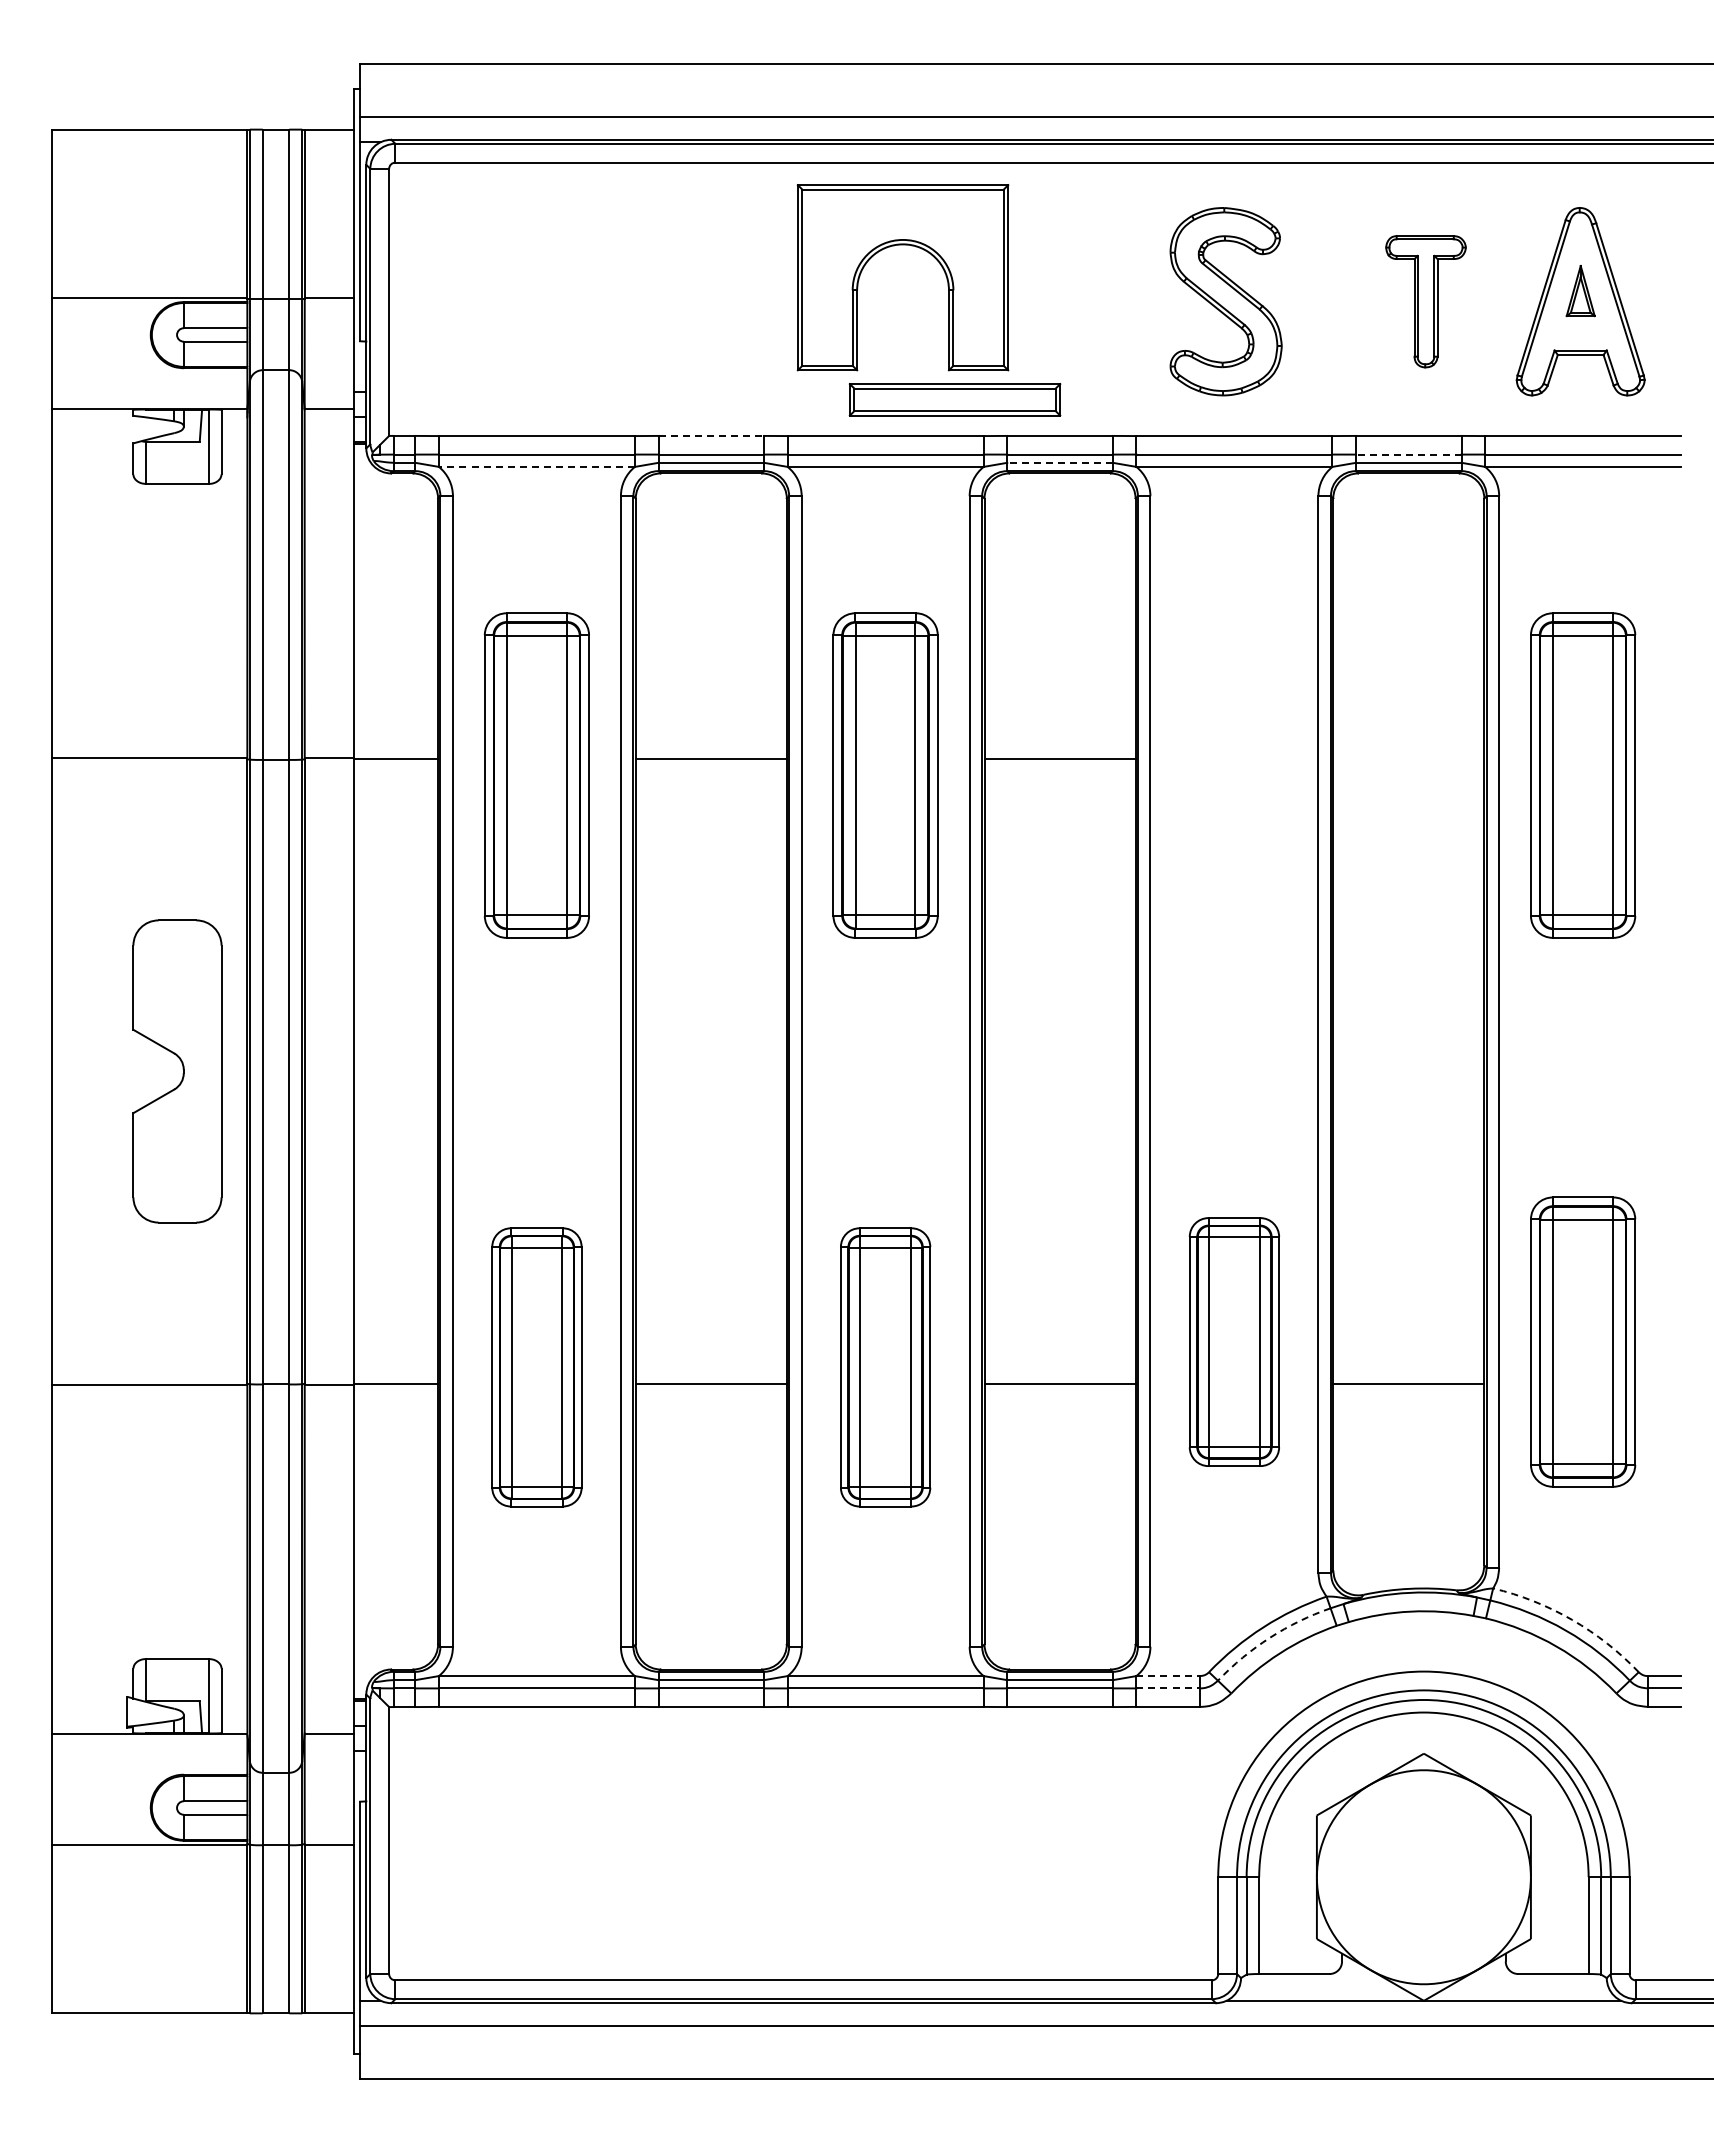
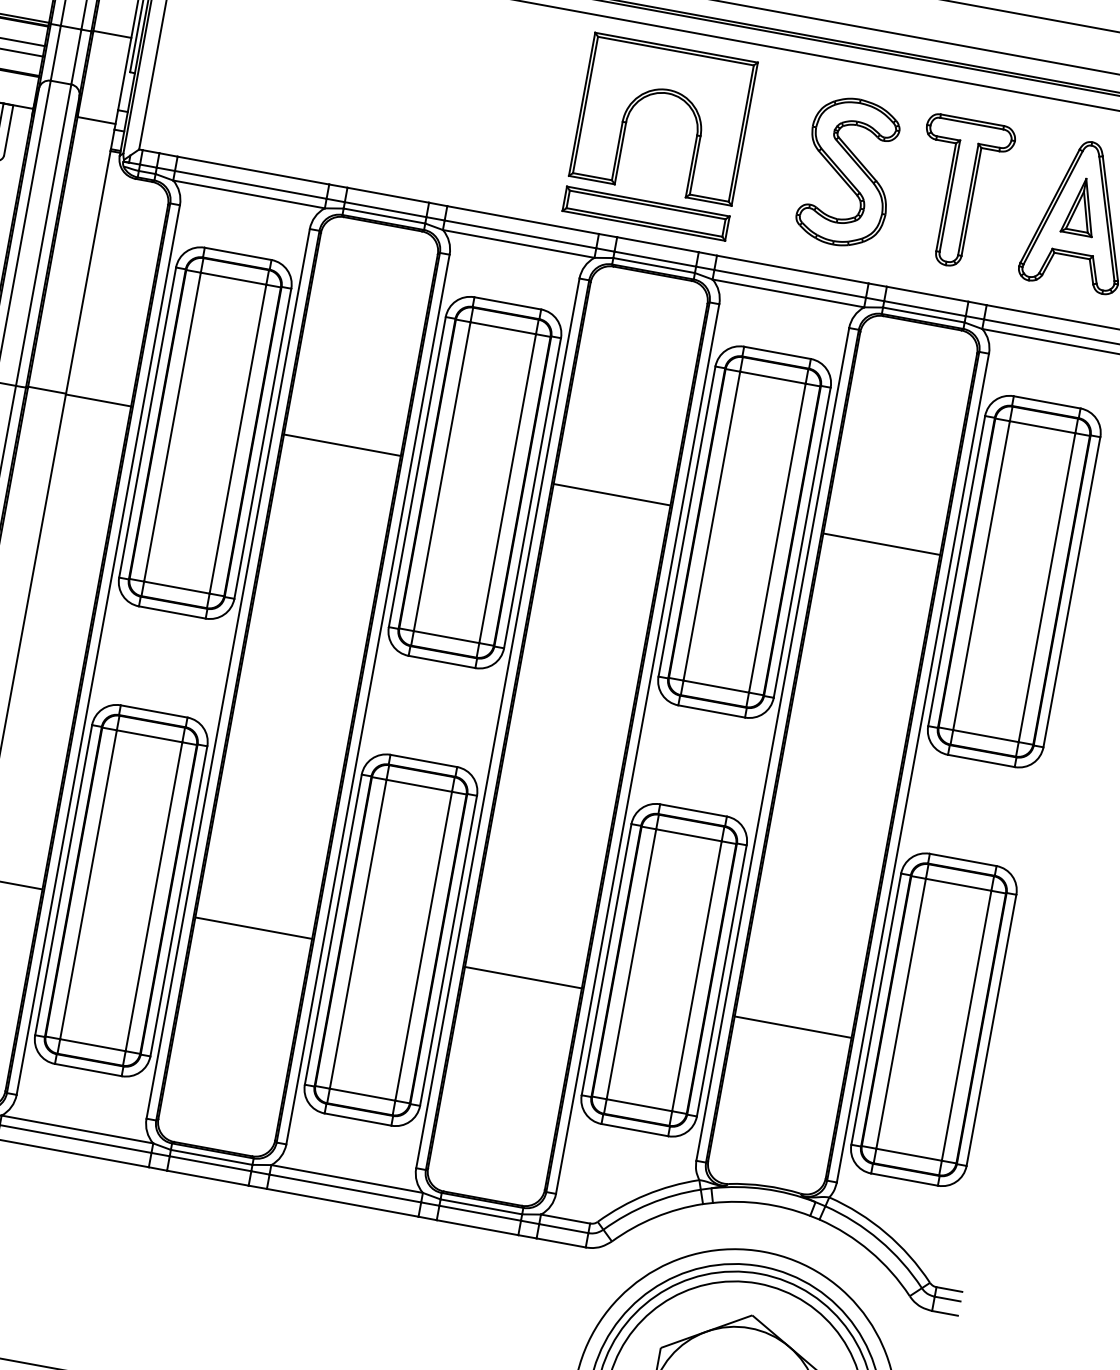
part: (902, 245) -> (667, 94), moved
part: (1580, 290) -> (1081, 206), size x1.43
part: (1225, 301) -> (848, 172), moved
part: (1425, 301) -> (959, 192), size x1.43
part: (954, 399) -> (645, 213), moved
line: (711, 435) -> (388, 194), dashed -> solid
line: (1408, 454) -> (924, 308), dashed -> solid
line: (1060, 462) -> (654, 265), dashed -> solid
line: (536, 466) -> (248, 194), dashed -> solid
line: (1408, 759) -> (881, 544), added
part: (536, 775) -> (204, 433), size x1.43
part: (885, 775) -> (474, 482), size x1.43
part: (1234, 775) -> (744, 532), added
part: (1582, 775) -> (1013, 581), size x1.43
part: (1234, 1341) -> (664, 969), size x1.67
part: (1582, 1341) -> (933, 1019), size x1.43
part: (536, 1367) -> (120, 890), size x1.67
part: (885, 1367) -> (390, 940), size x1.67
arc: (1572, 1619) -> (886, 1232), dashed -> solid
arc: (1269, 1637) -> (649, 1203), dashed -> solid
line: (1168, 1676) -> (565, 1219), dashed -> solid
line: (1168, 1688) -> (564, 1228), dashed -> solid

